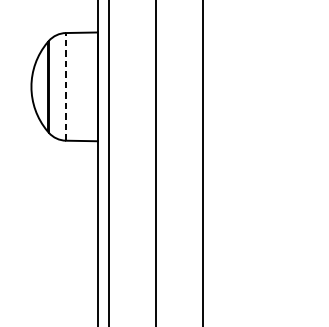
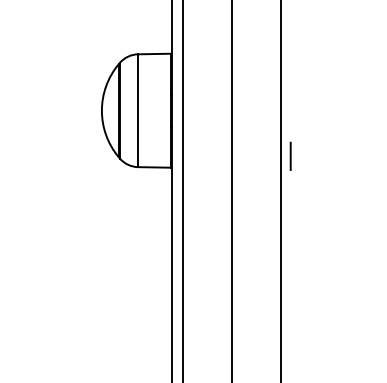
line: (66, 86) -> (138, 110), dashed -> solid
line: (211, 129) -> (290, 155), added

